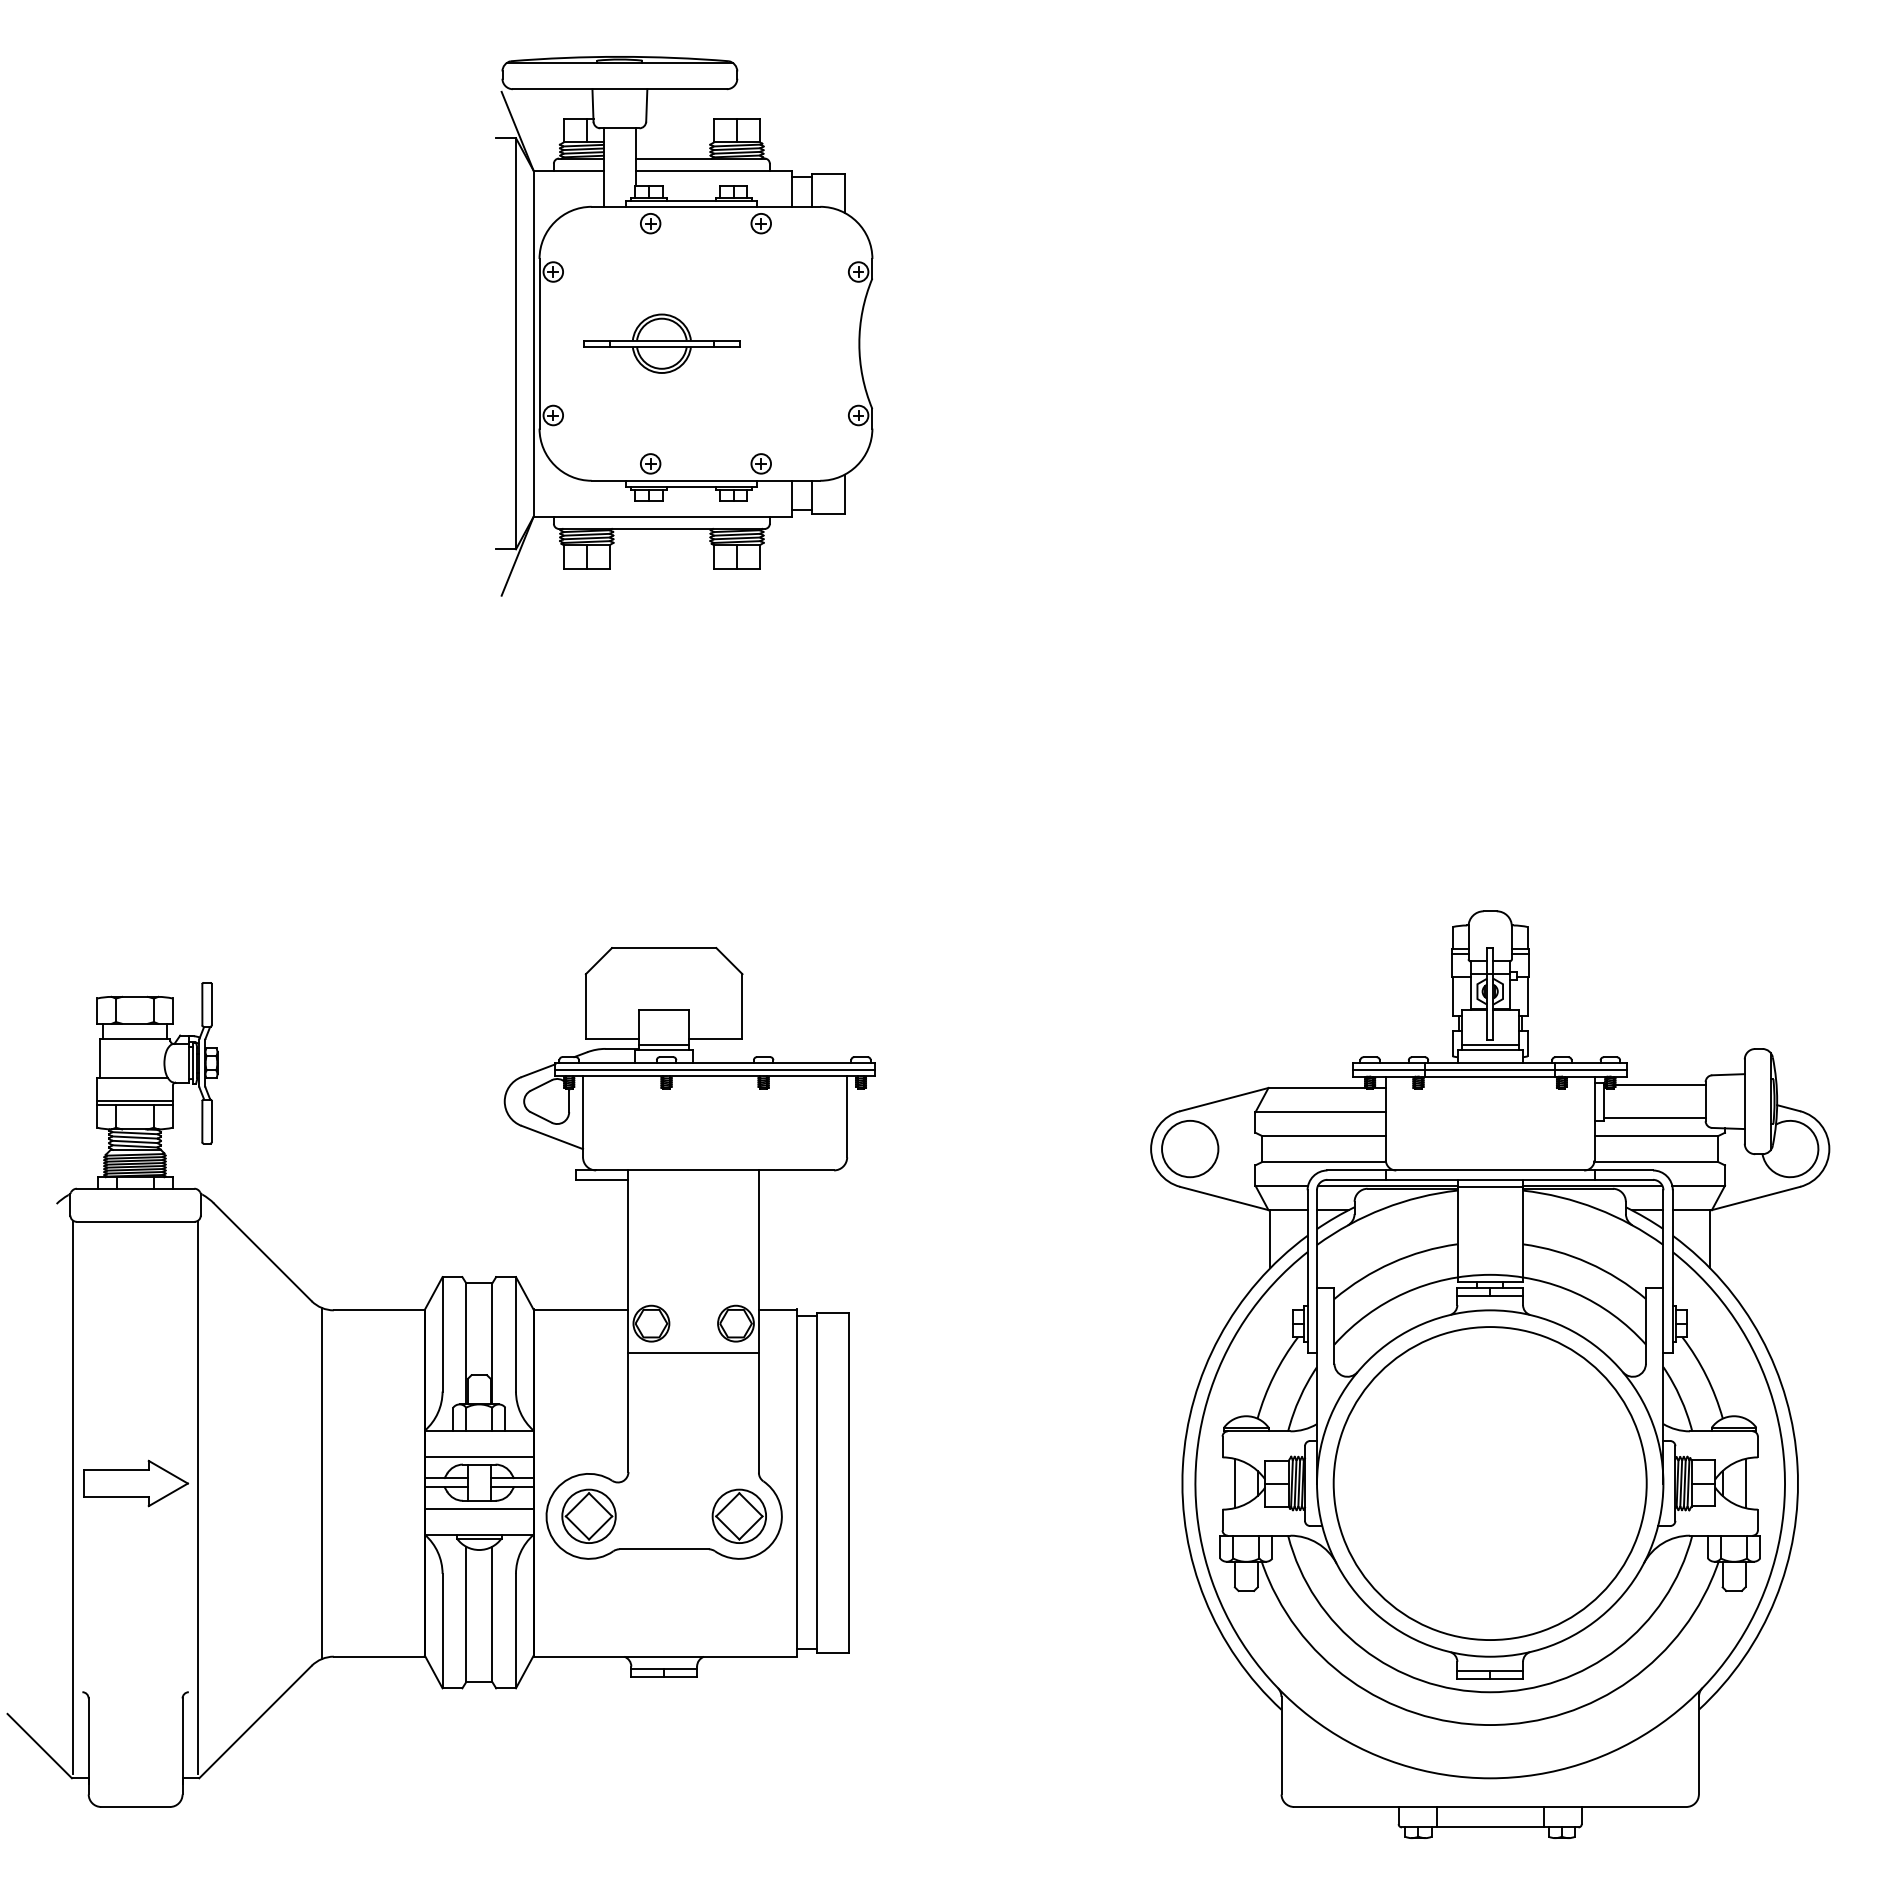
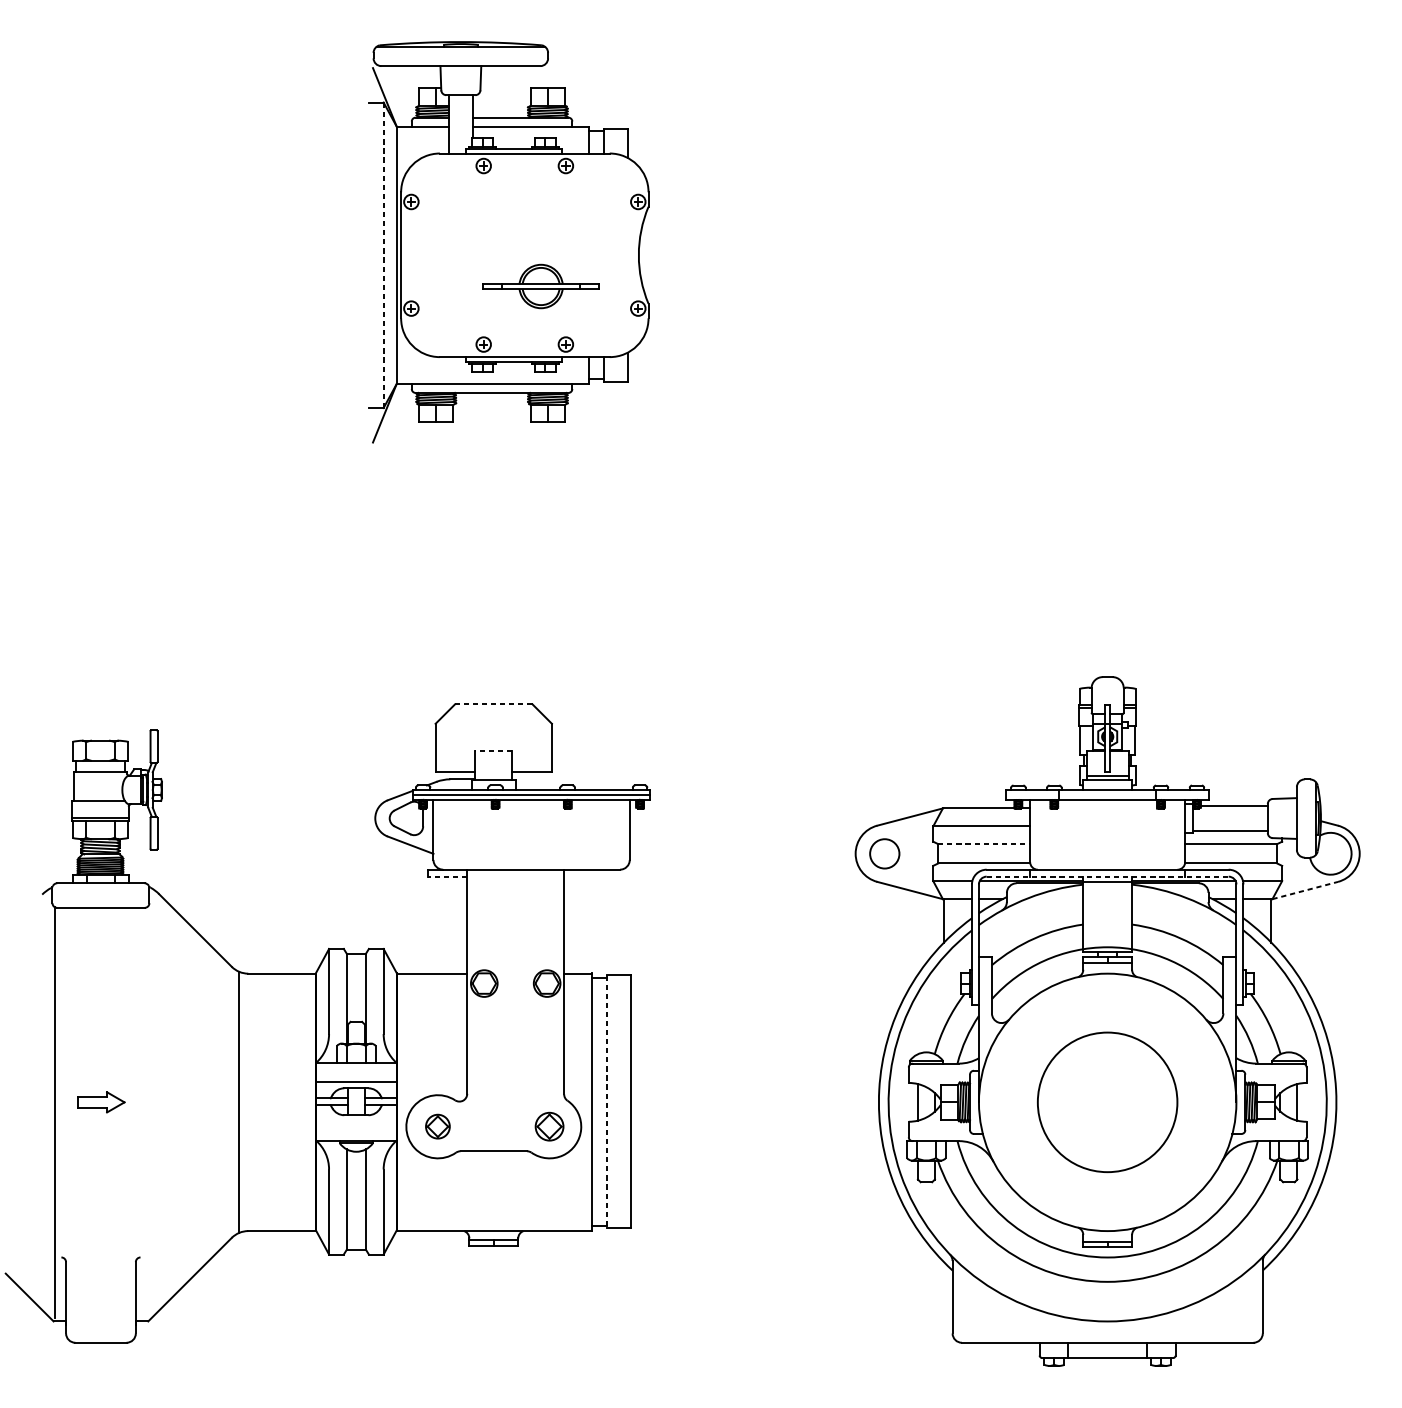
line: (516, 343) -> (384, 255), solid -> dashed
part: (661, 343) -> (540, 286), moved
line: (663, 948) -> (493, 704), solid -> dashed
line: (663, 1010) -> (493, 750), solid -> dashed
line: (664, 1044) -> (494, 776), removed
line: (1490, 1069) -> (1107, 794), removed
line: (1324, 1136) -> (984, 844), solid -> dashed
circle: (1190, 1149) -> (884, 854), size x0.7
line: (601, 1179) -> (447, 876), solid -> dashed
line: (1490, 1179) -> (1107, 876), solid -> dashed
line: (1756, 1198) -> (1305, 890), solid -> dashed
line: (693, 1353) -> (515, 1005), removed
part: (136, 1483) -> (101, 1102), size x0.6
line: (816, 1483) -> (606, 1102), solid -> dashed
circle: (1489, 1483) -> (1107, 1102), size x0.6
line: (197, 1497) -> (146, 1112), removed
line: (479, 1508) -> (356, 1120), removed
part: (588, 1515) -> (437, 1126), size x0.6
part: (738, 1515) -> (549, 1126), size x0.7

